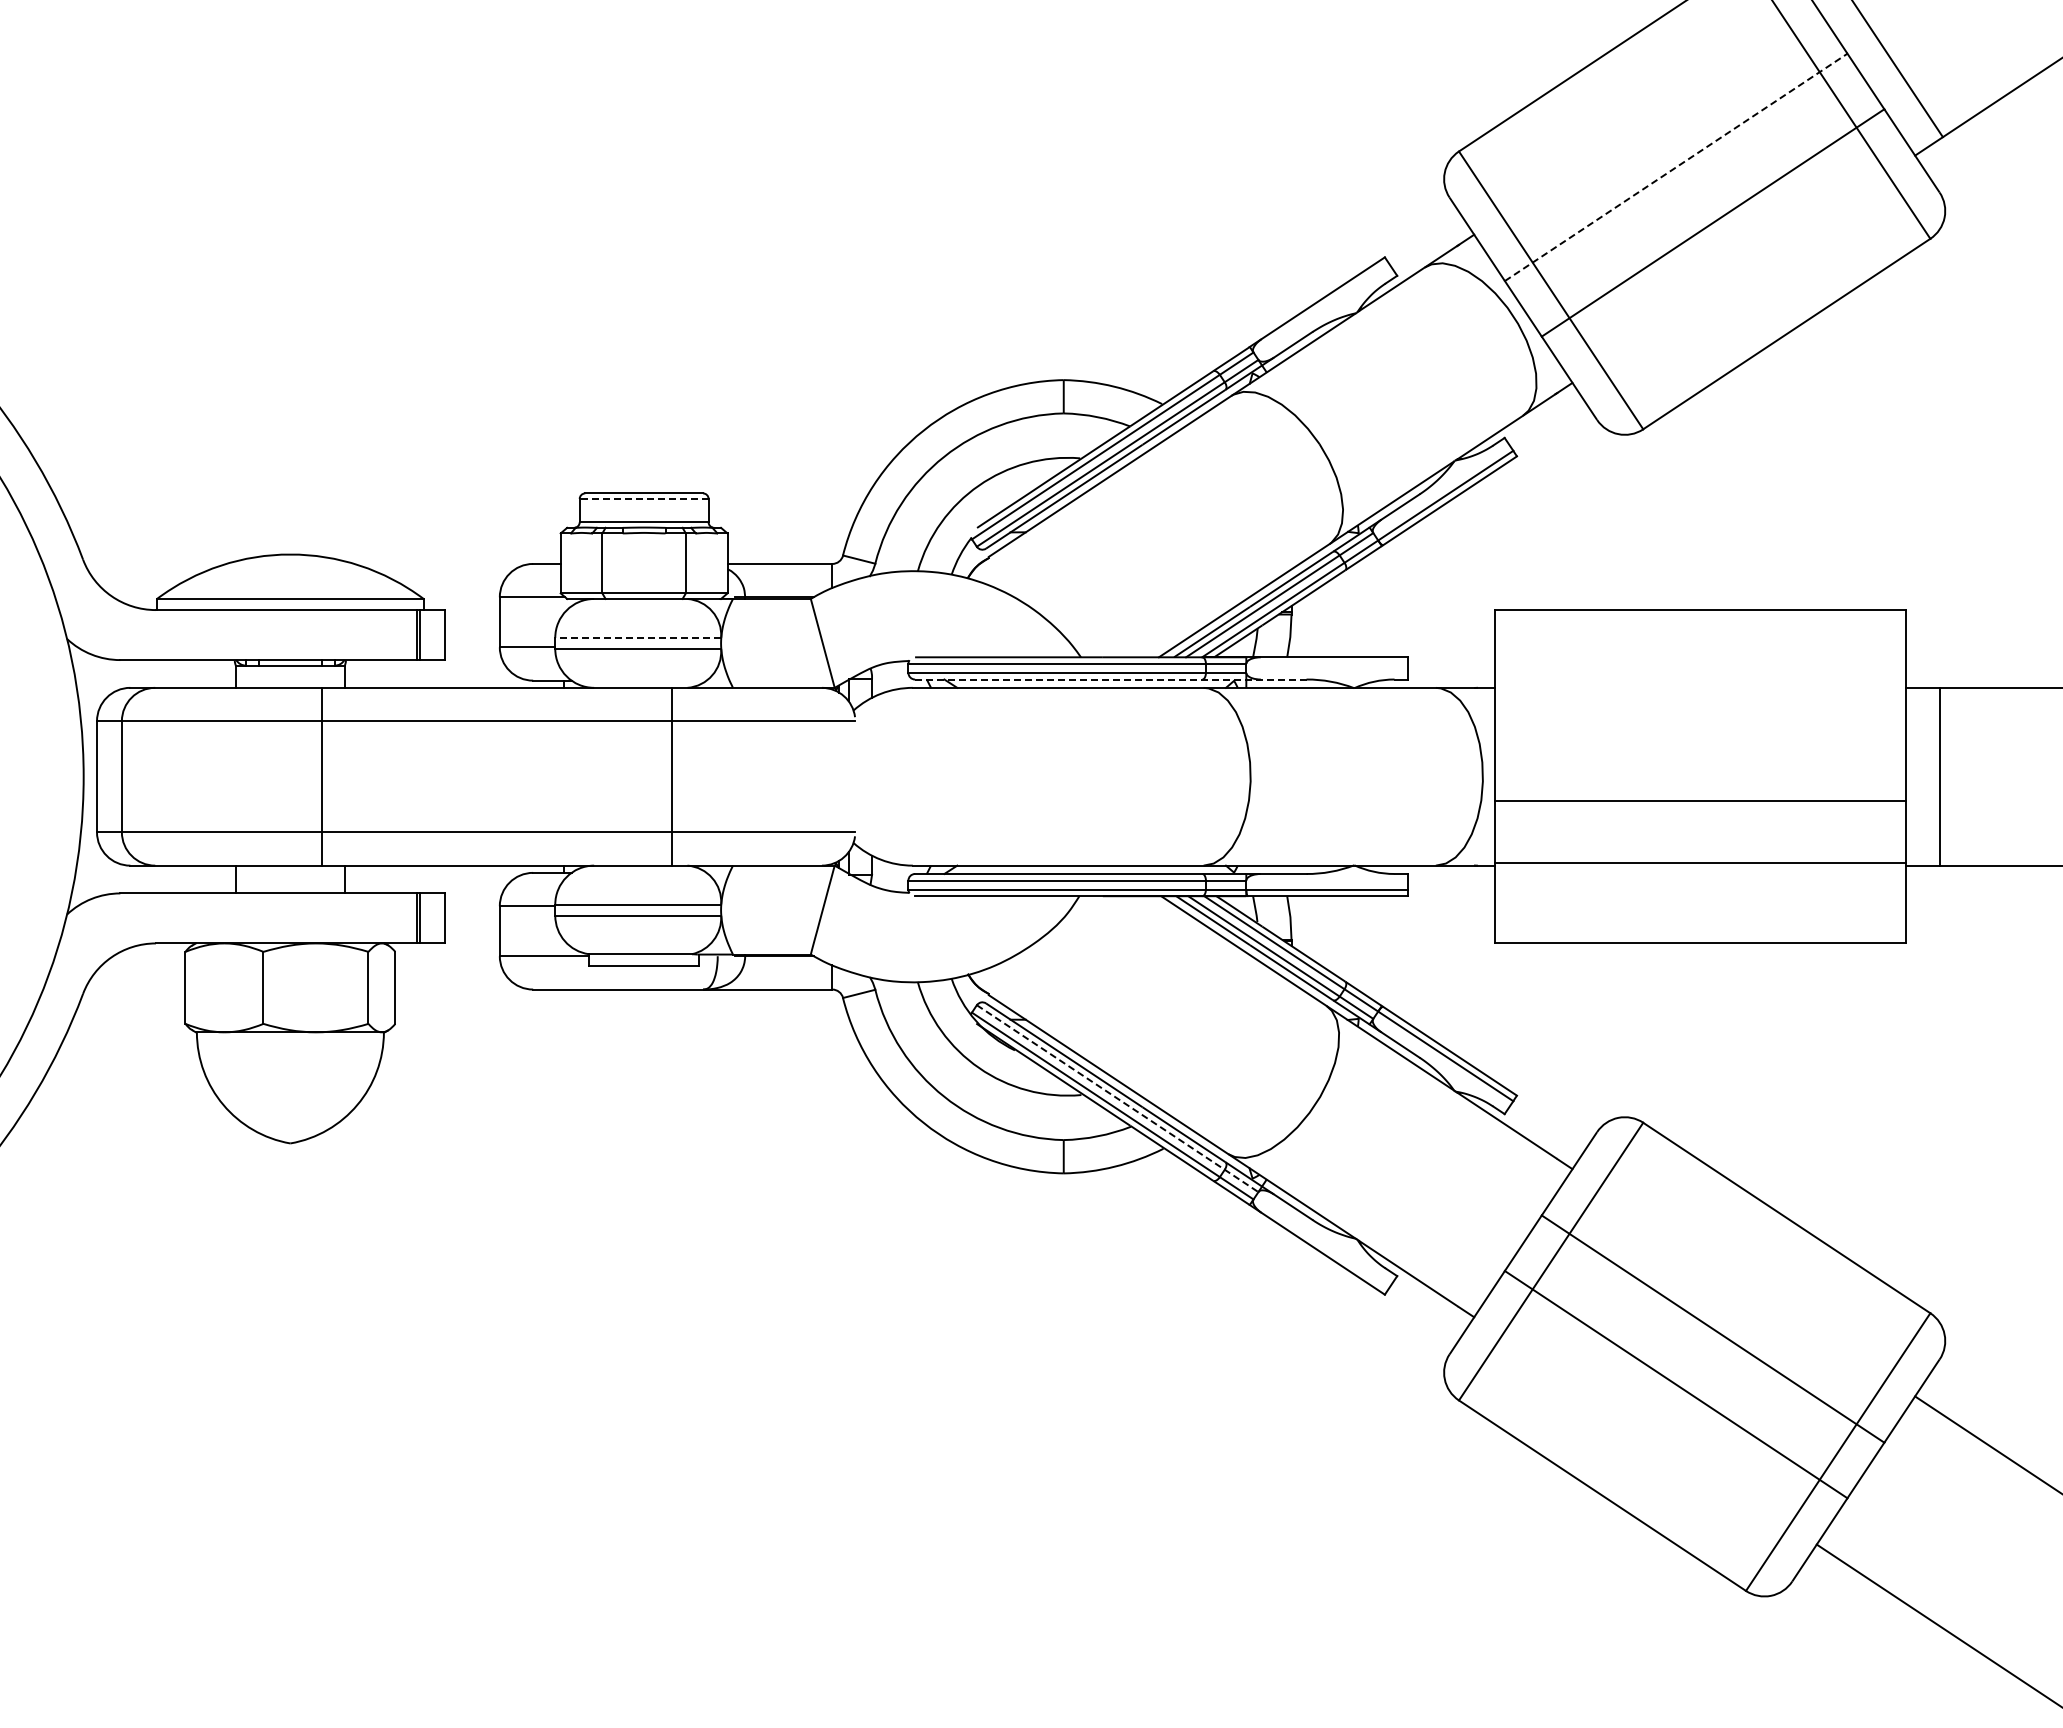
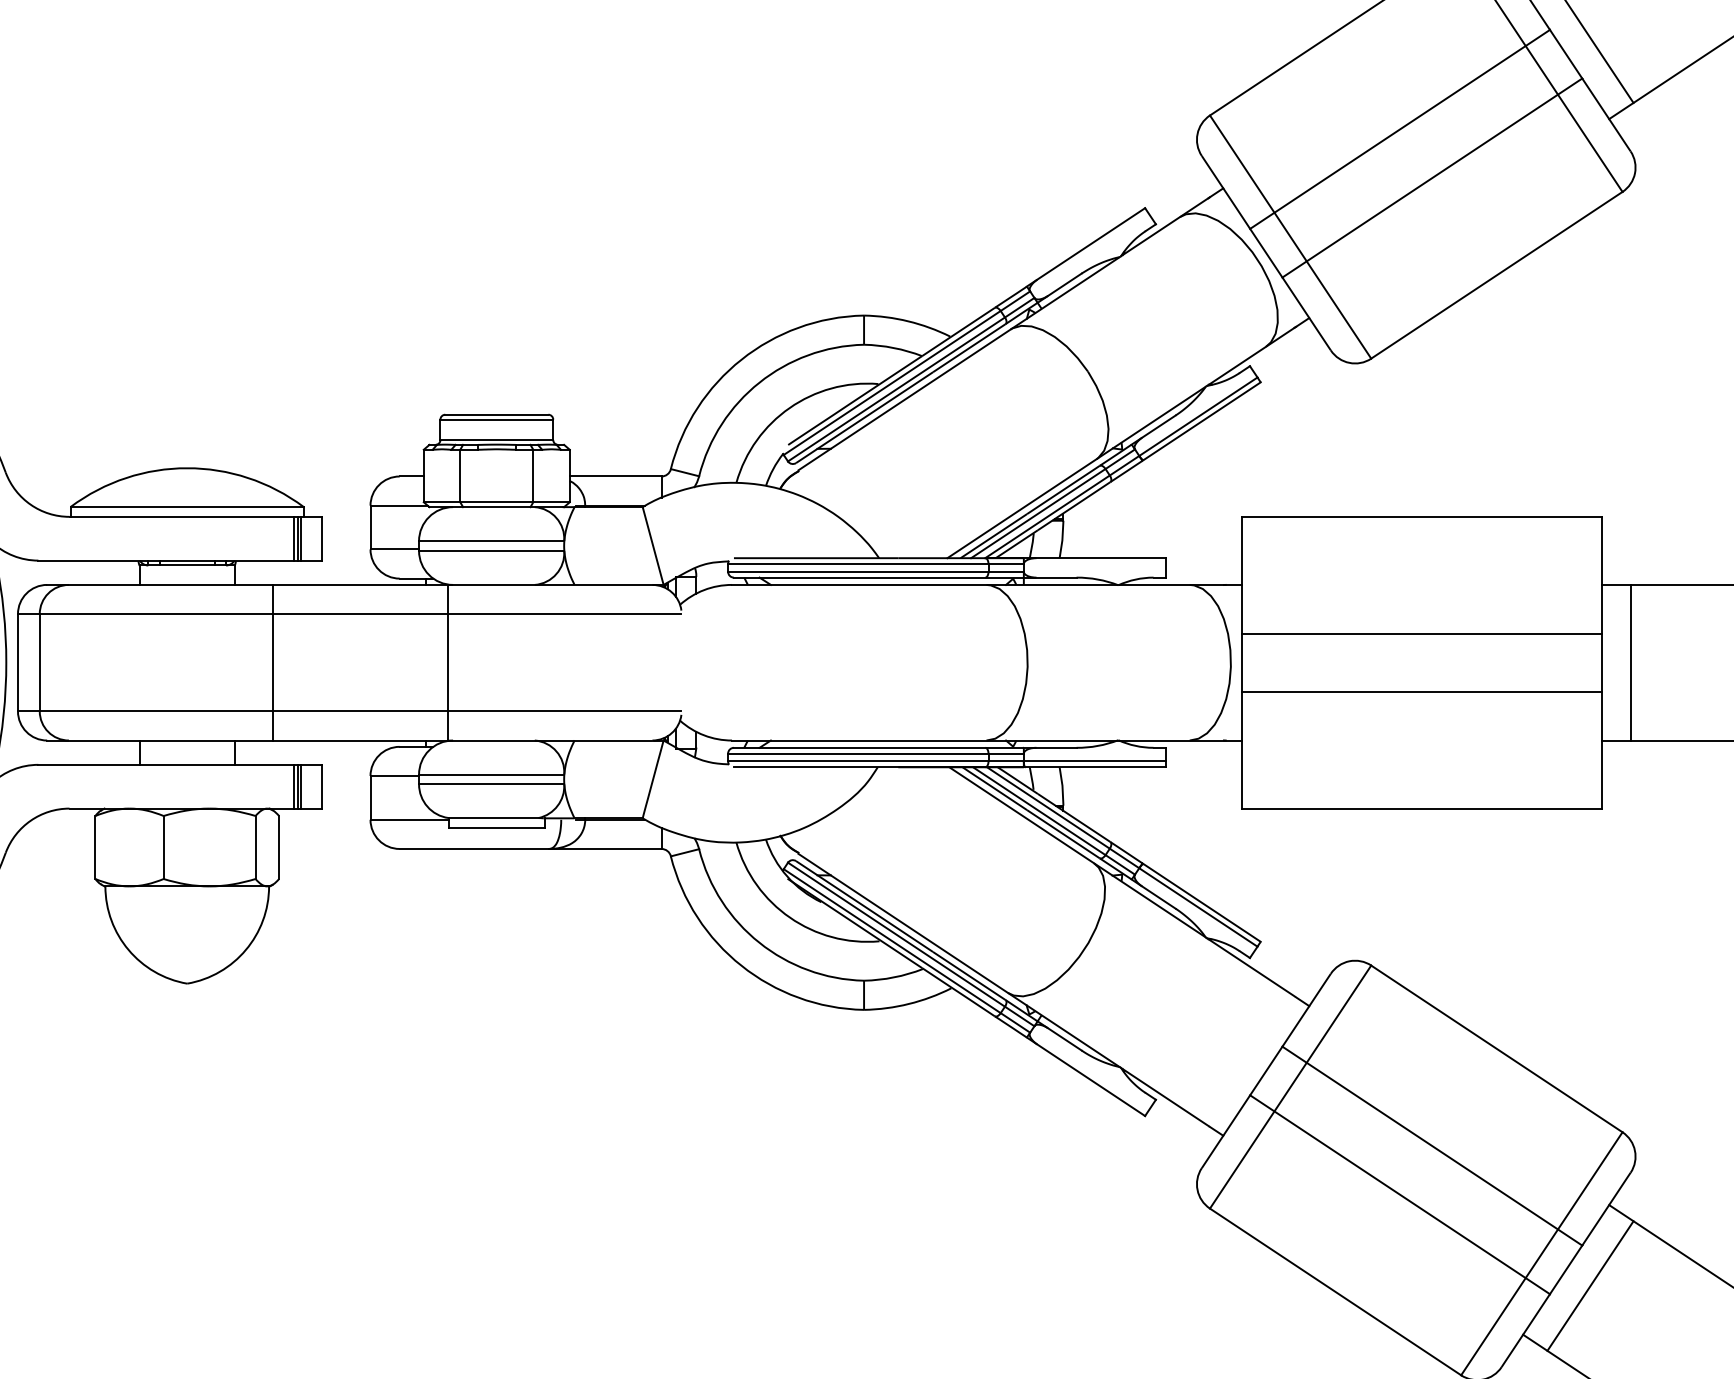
line: (1676, 167) -> (1400, 129), dashed -> solid
line: (643, 498) -> (496, 419), dashed -> solid
line: (411, 635) -> (293, 539), added
line: (637, 637) -> (491, 540), dashed -> solid
line: (1110, 679) -> (904, 577), dashed -> solid
line: (321, 776) -> (273, 662), moved
line: (671, 776) -> (448, 662), moved
line: (1700, 801) -> (1421, 633), moved
line: (1700, 863) -> (1421, 692), moved
line: (411, 918) -> (293, 786), added
line: (1117, 1098) -> (911, 944), dashed -> solid
line: (1893, 1488) -> (1590, 1285), added

